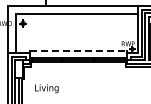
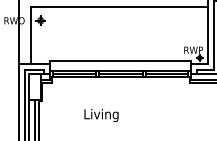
line: (78, 51) -> (121, 61), dashed -> solid
text: (46, 88) -> (101, 115), moved

